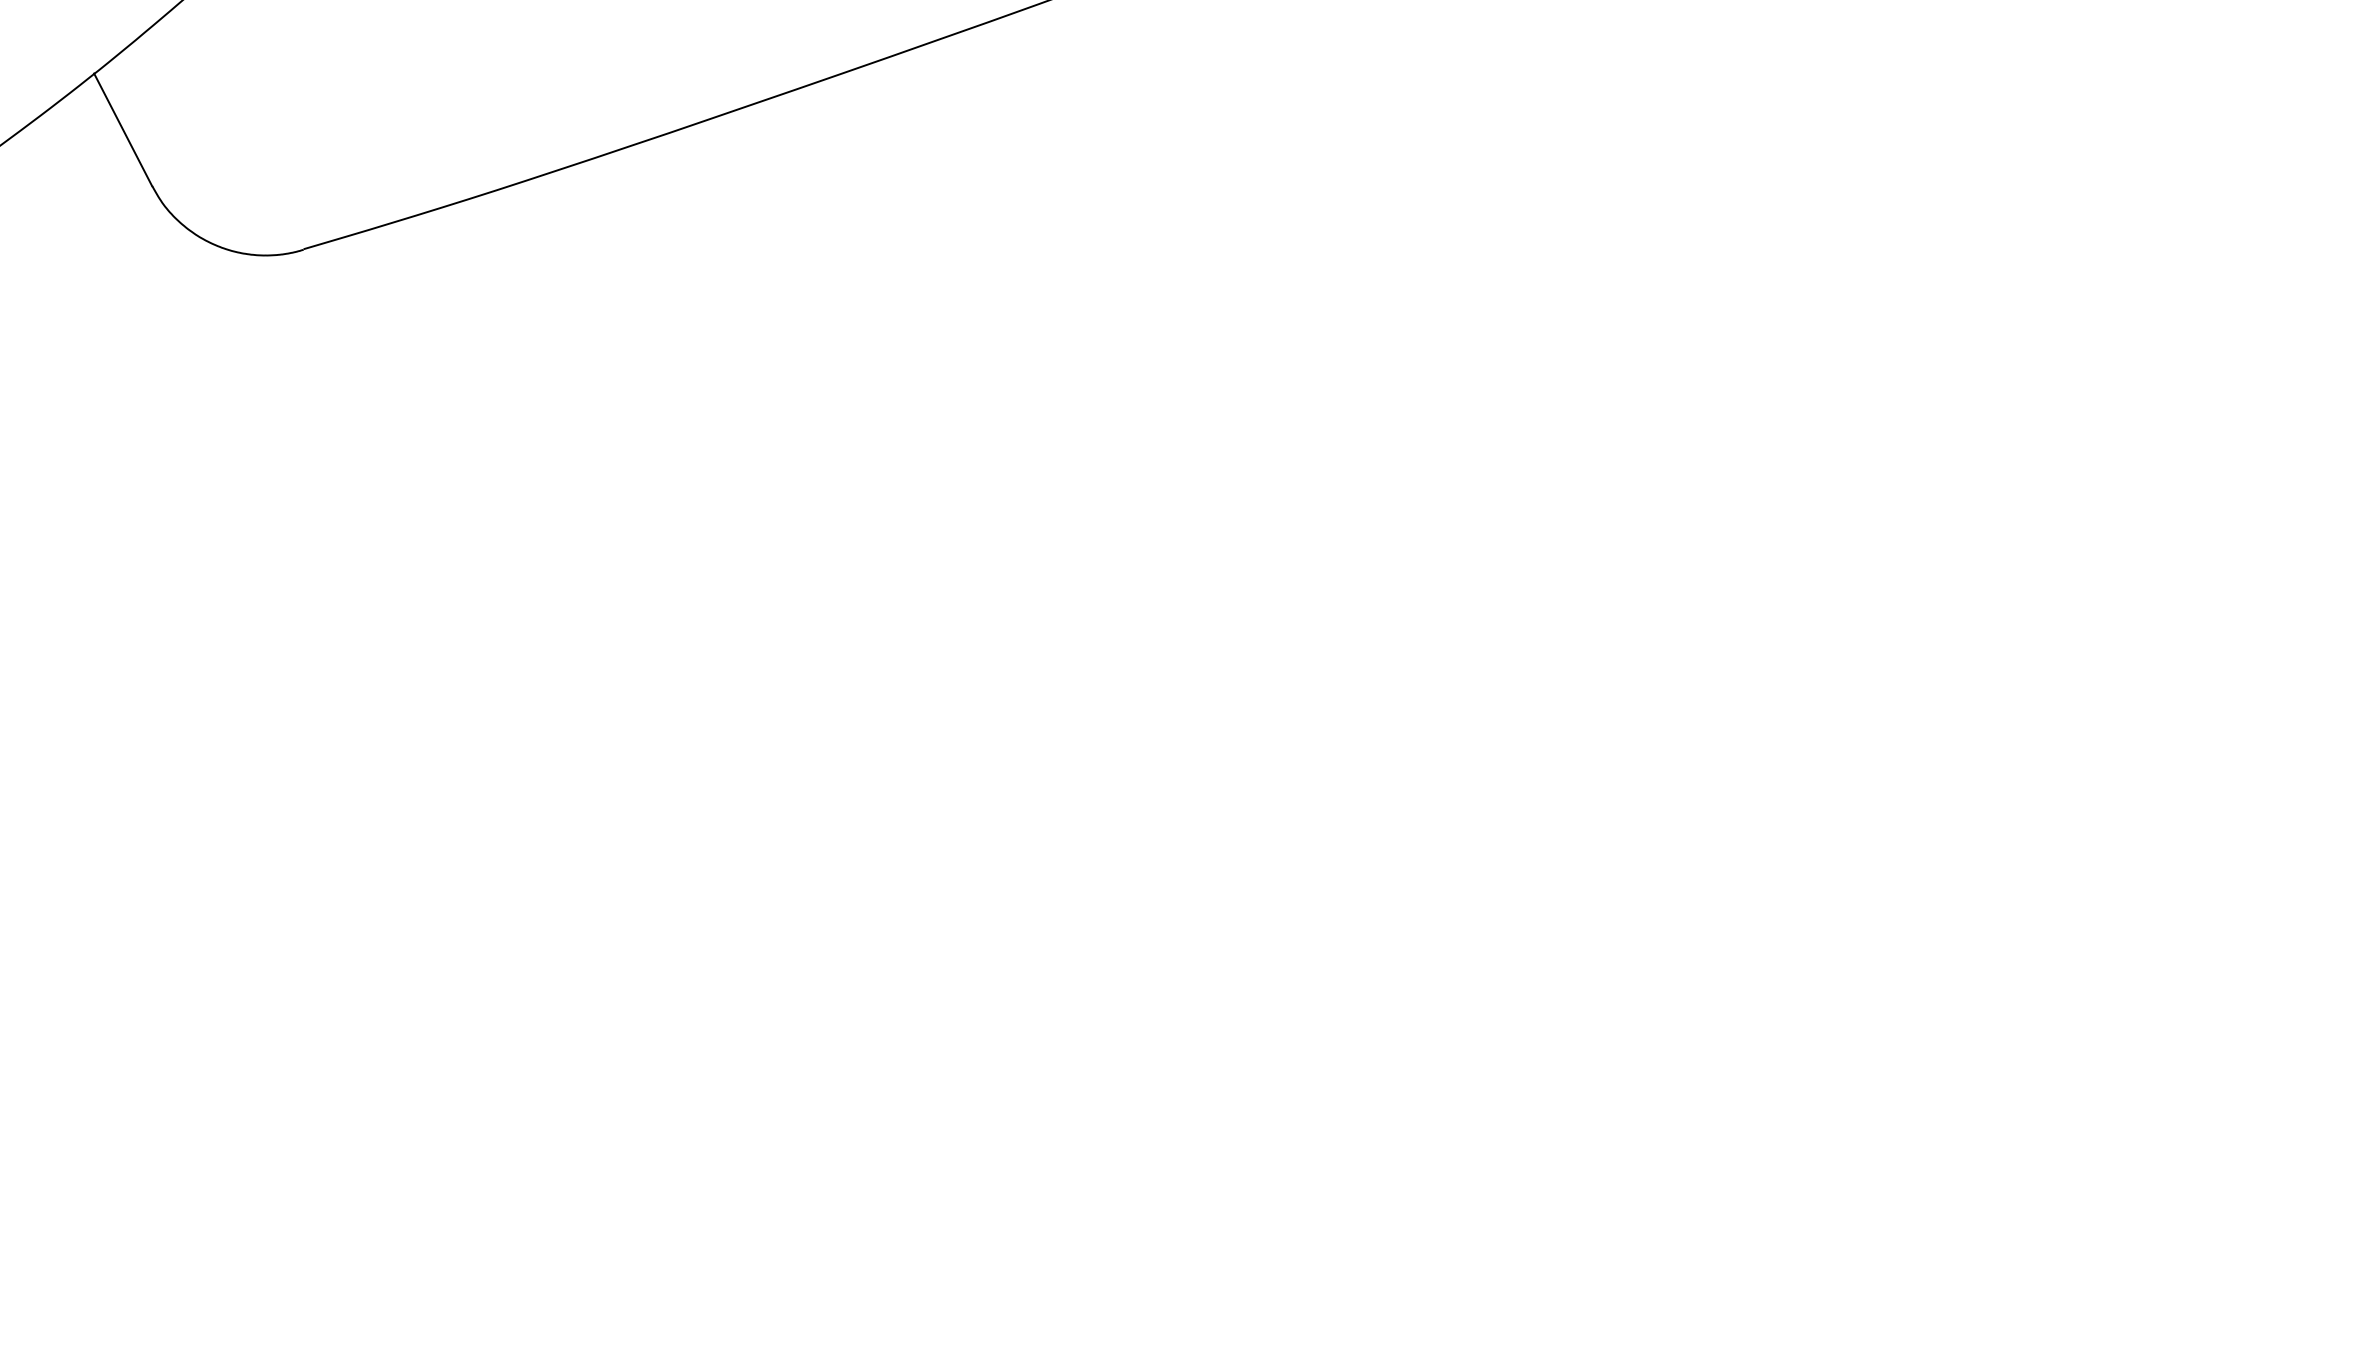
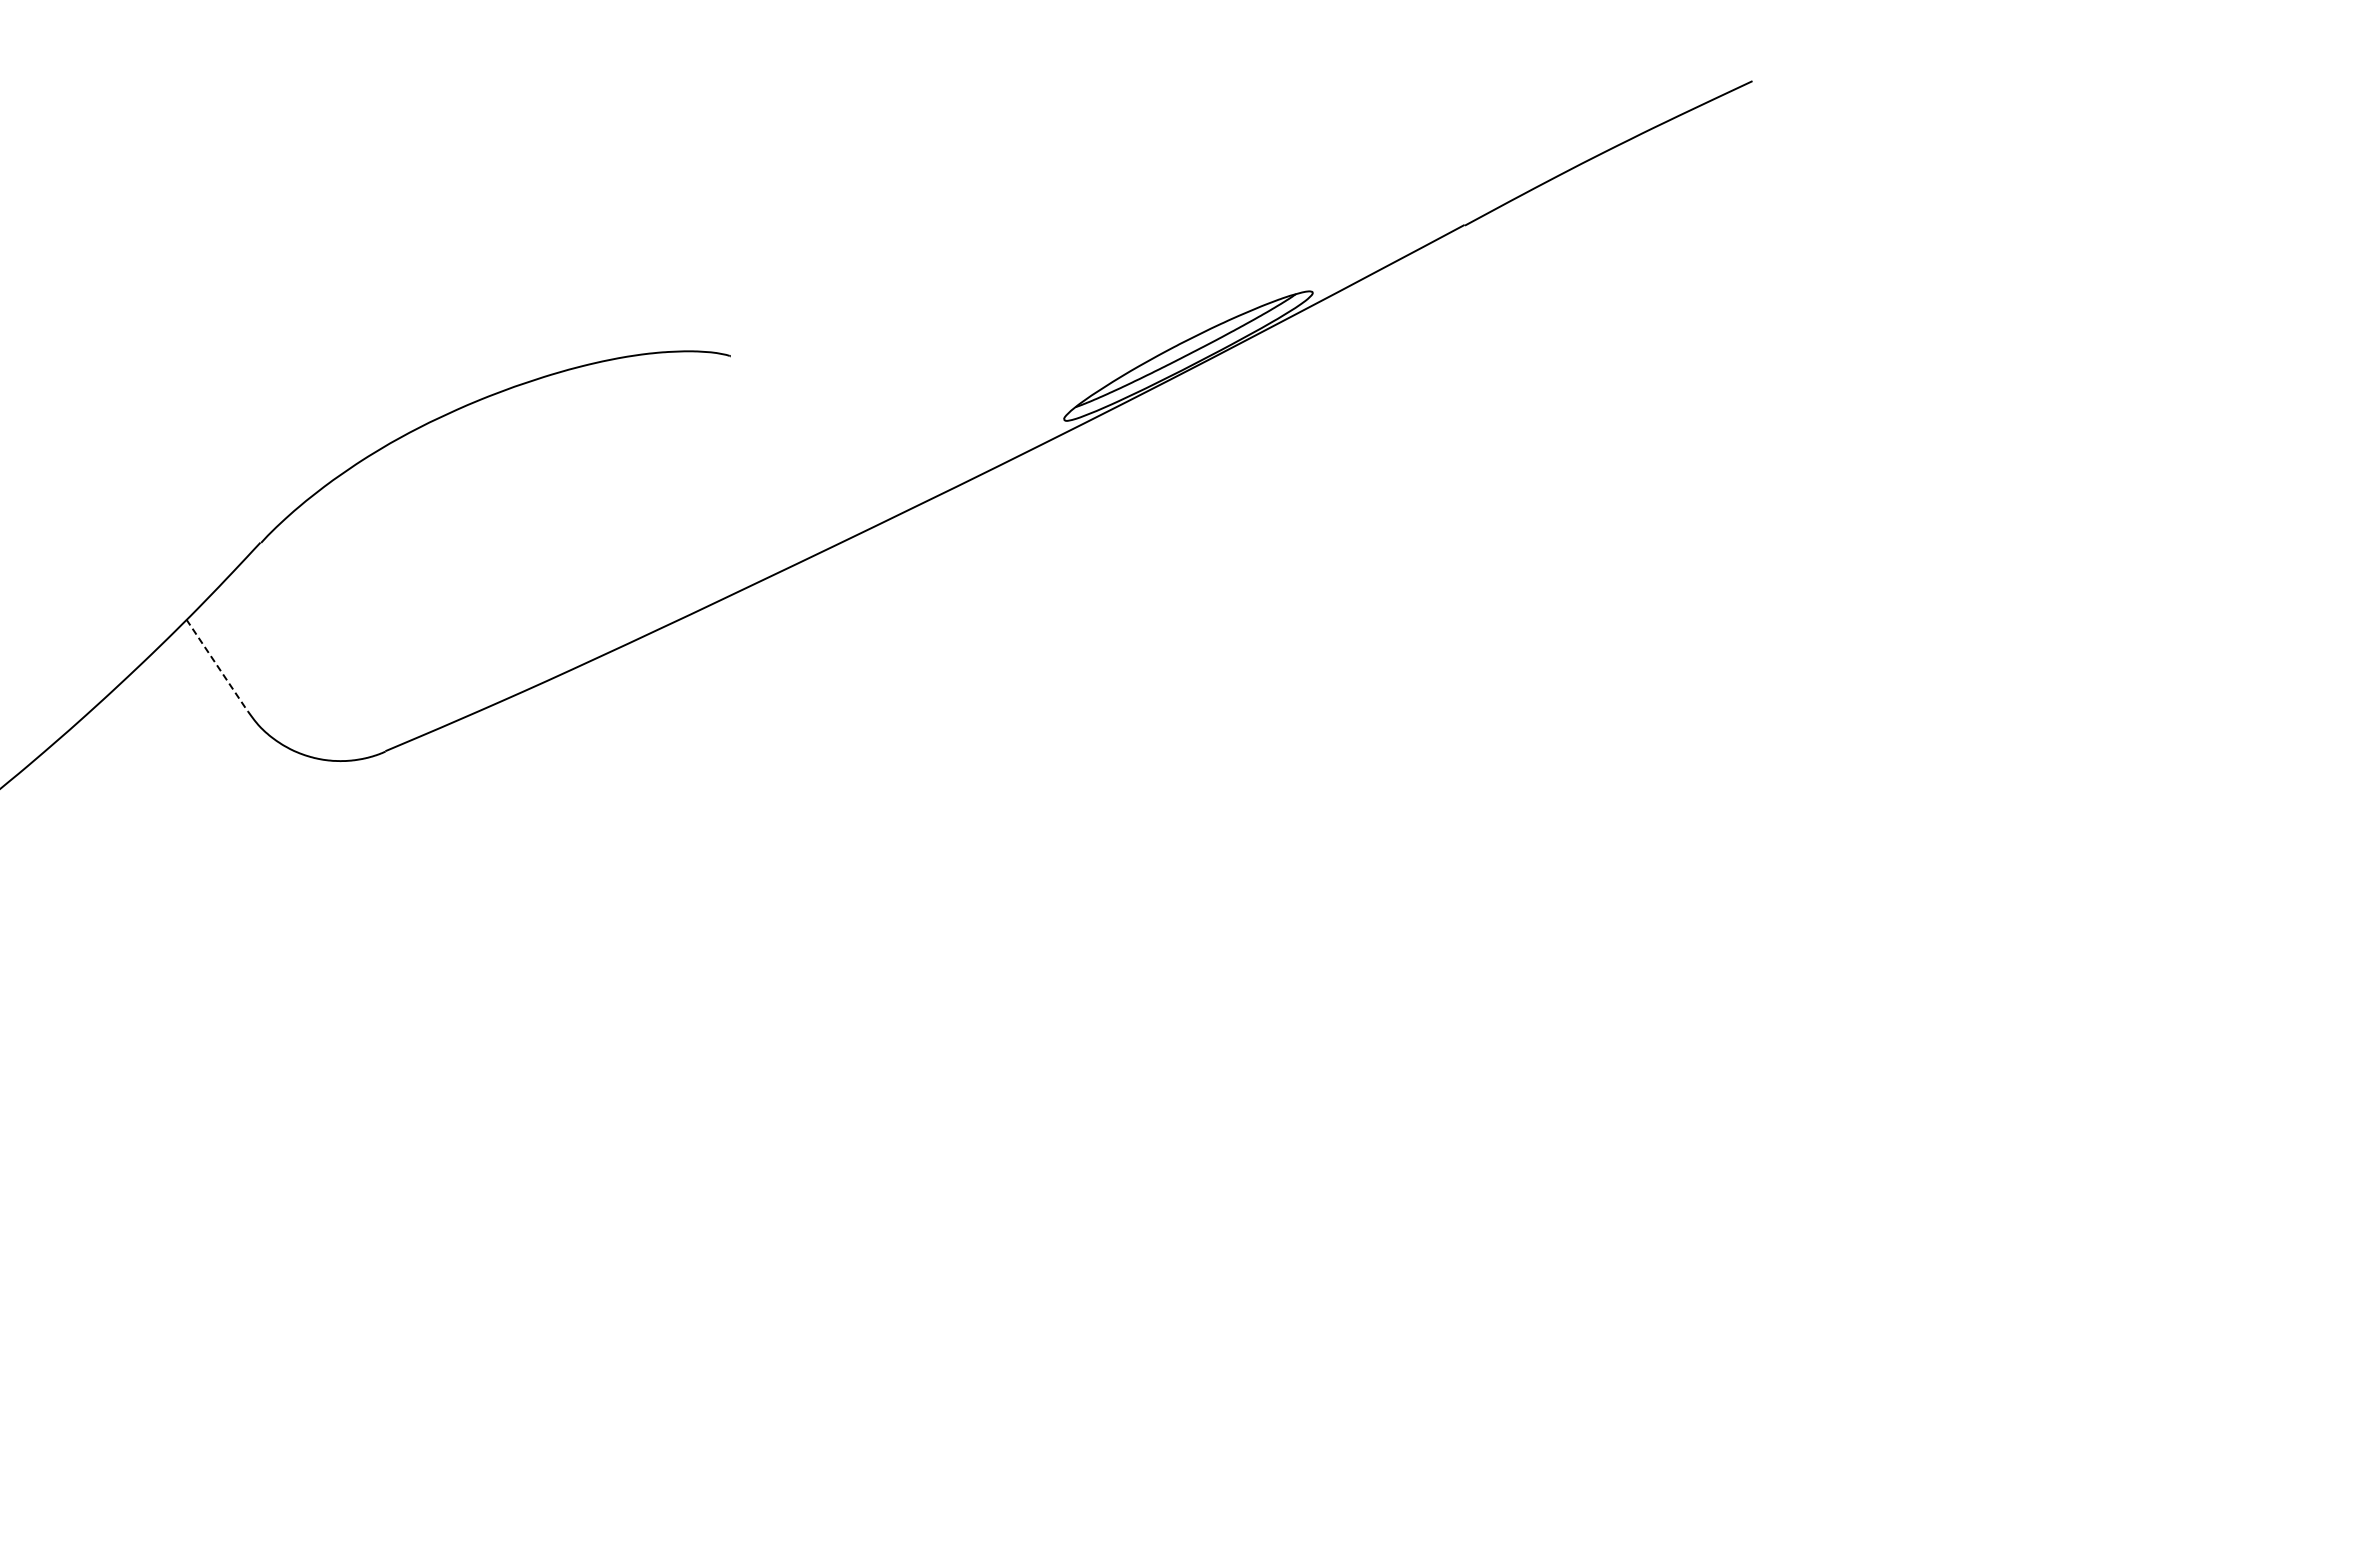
line: (123, 129) -> (217, 665), solid -> dashed

